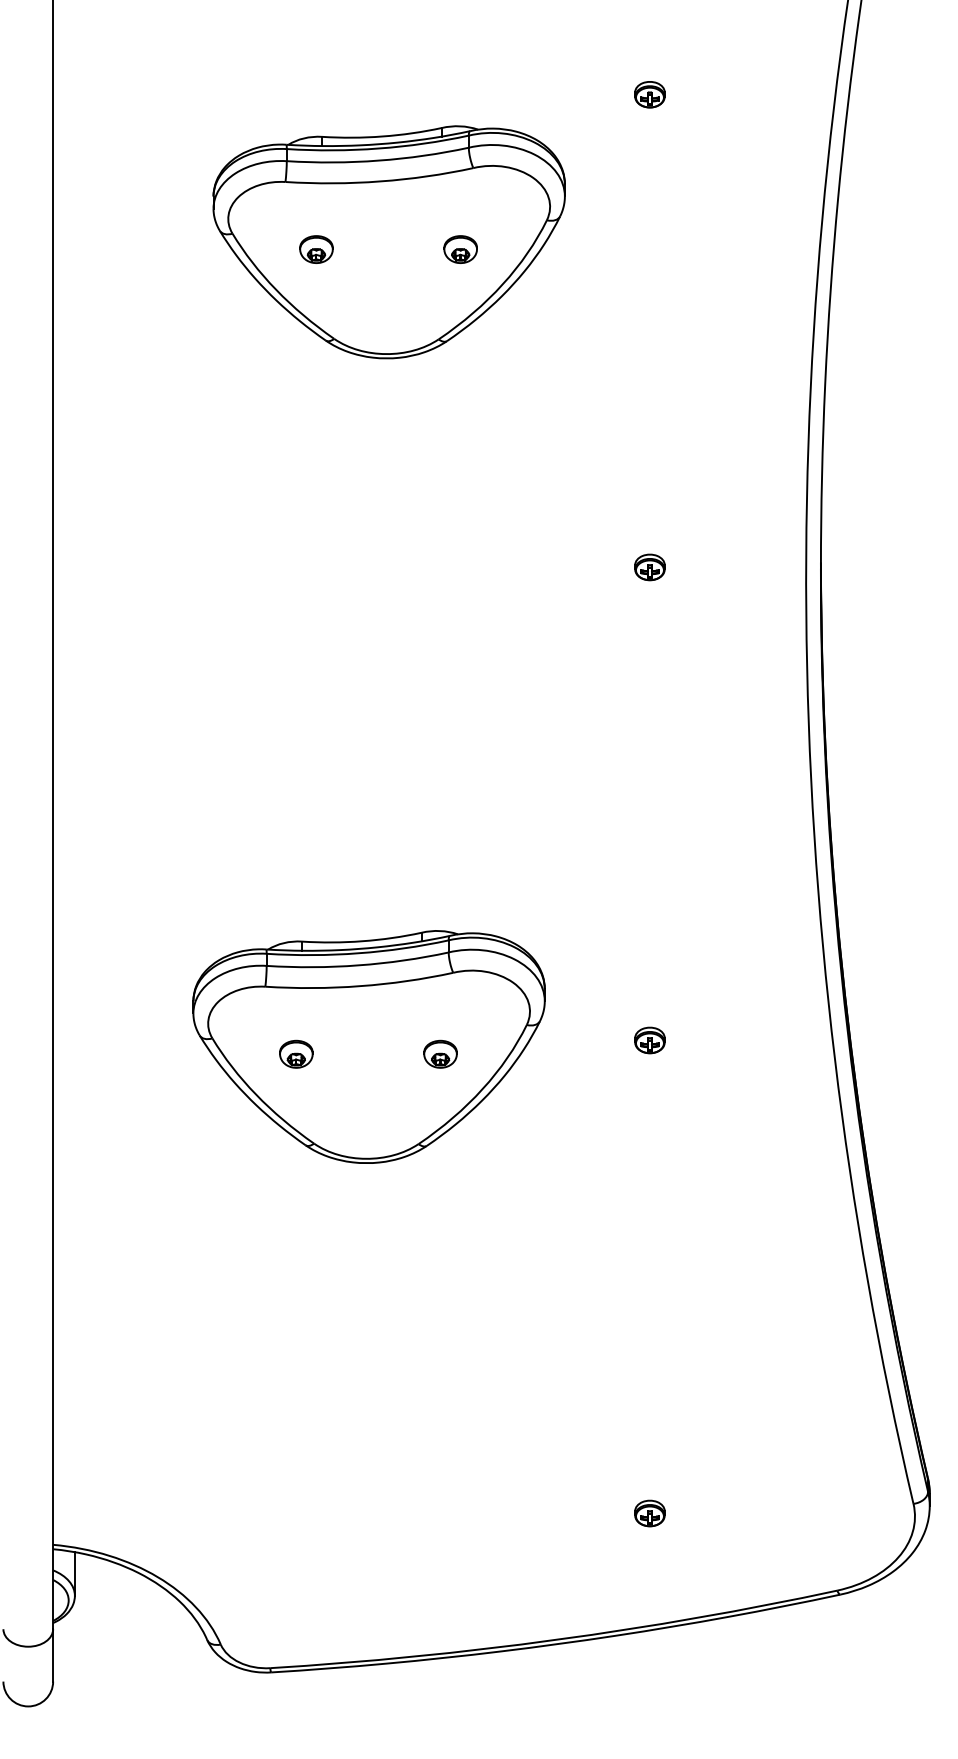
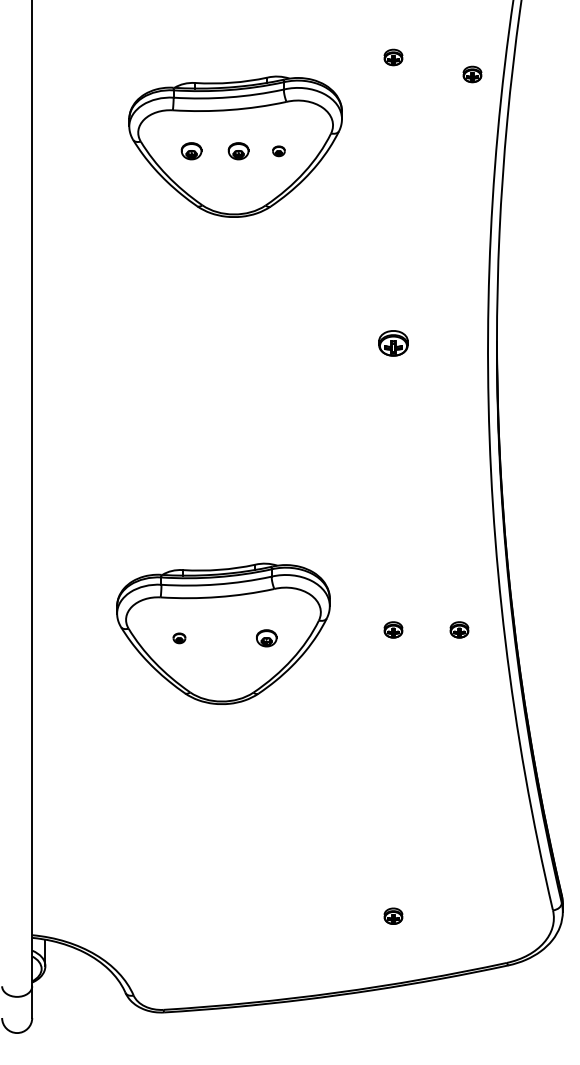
part: (780, 122) -> (472, 74), added
part: (393, 250) -> (238, 151), added
part: (460, 250) -> (278, 151), size x0.6
part: (649, 567) -> (393, 343), size x1.6
part: (759, 1039) -> (459, 629), added
part: (296, 1054) -> (179, 638), size x0.6

